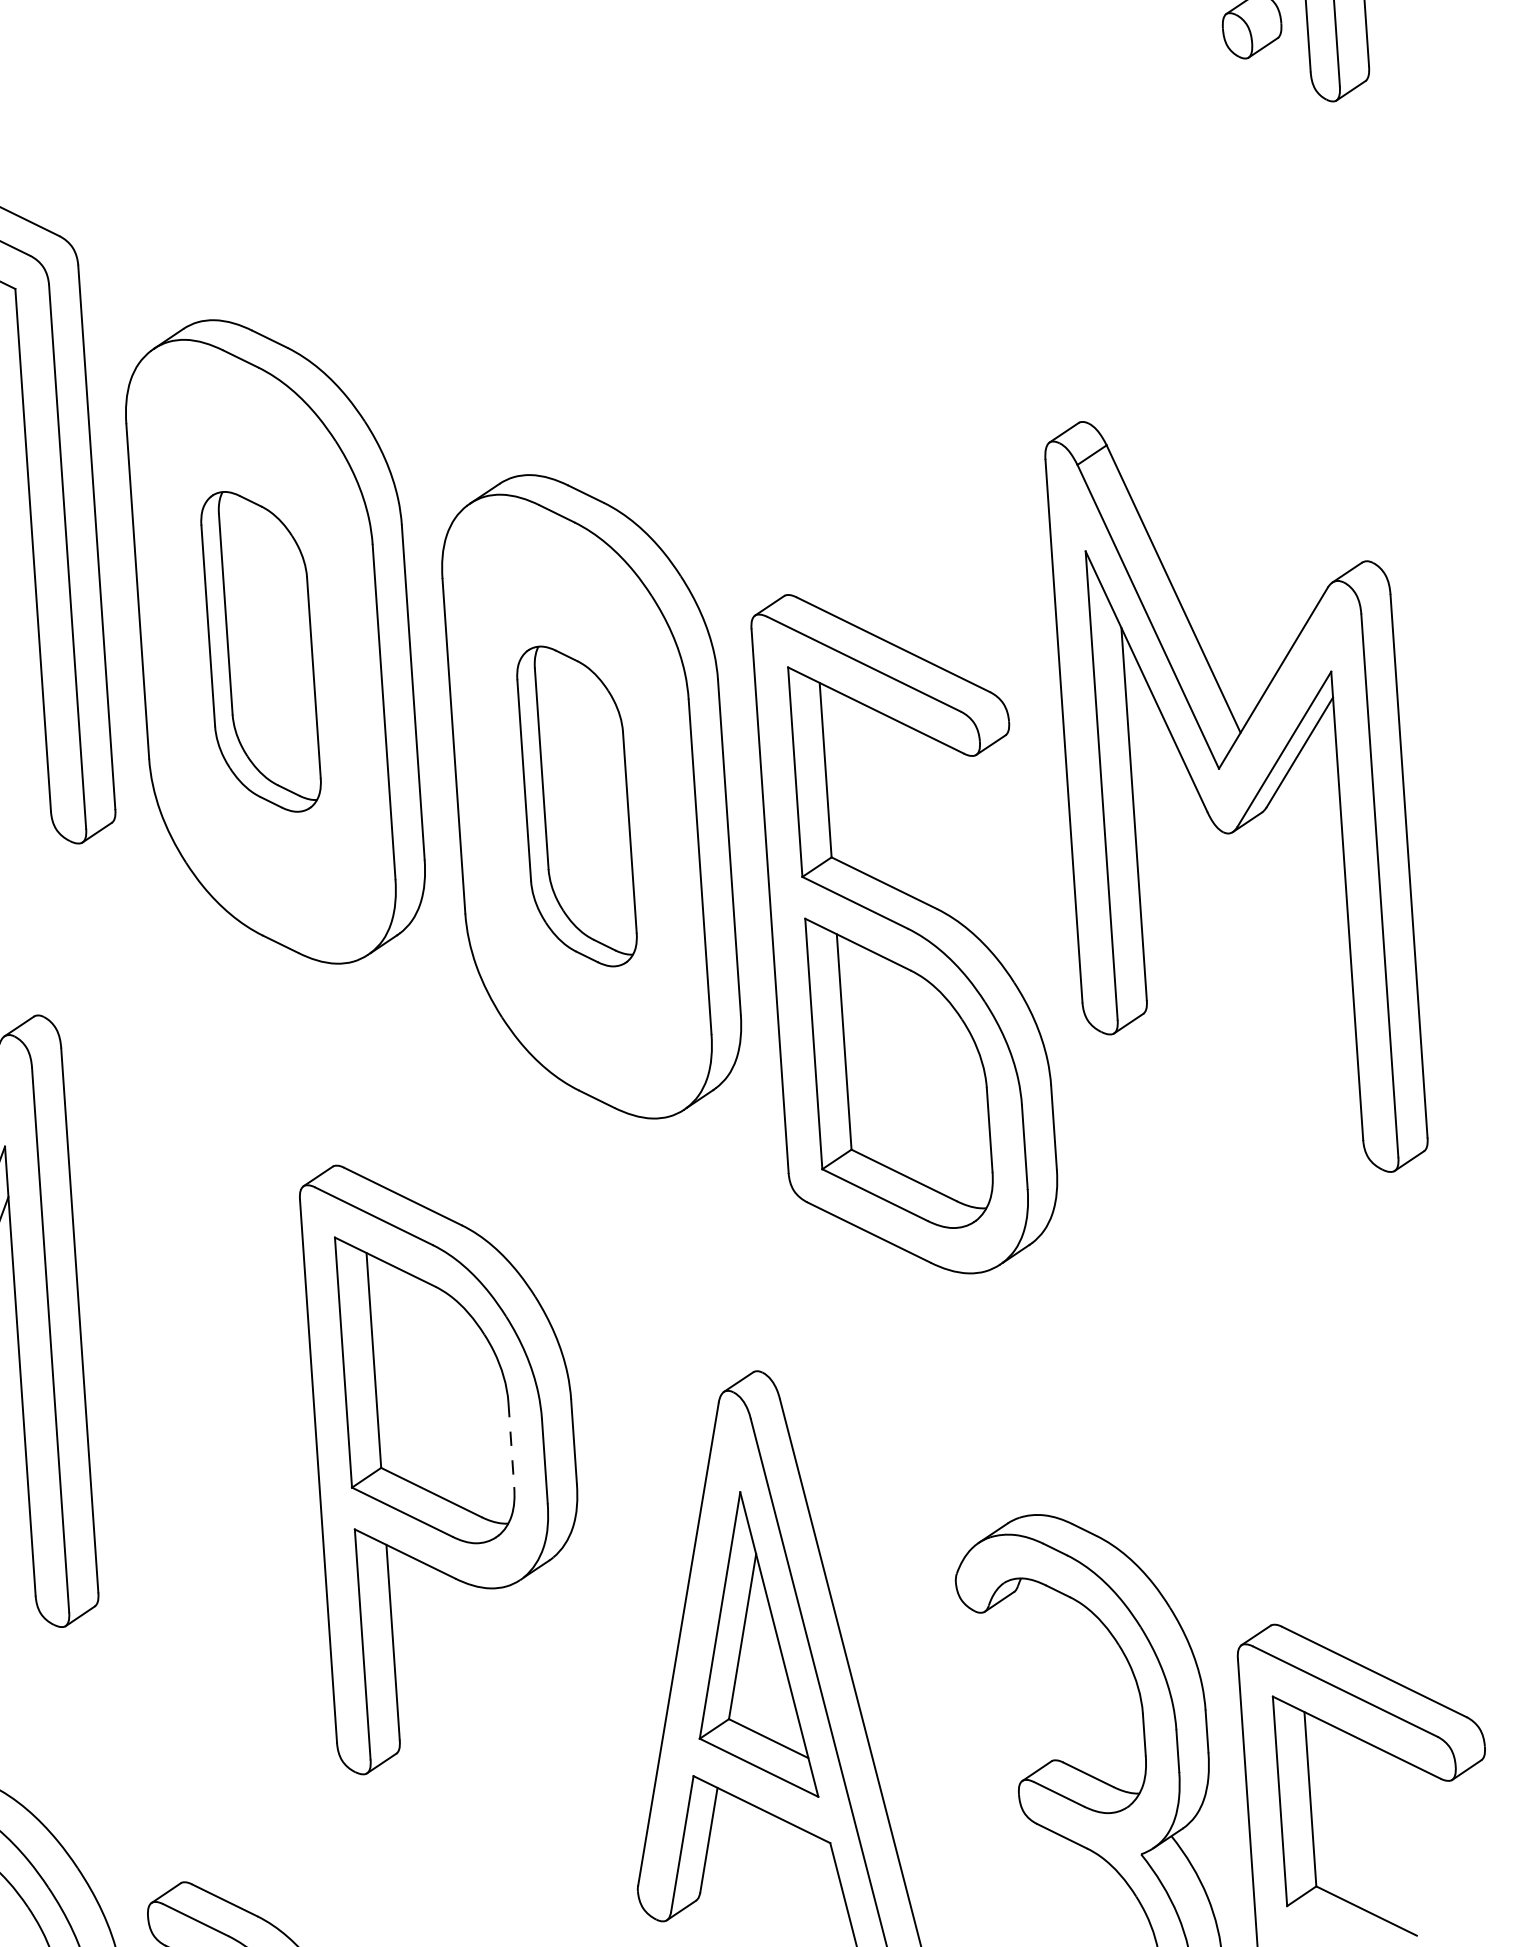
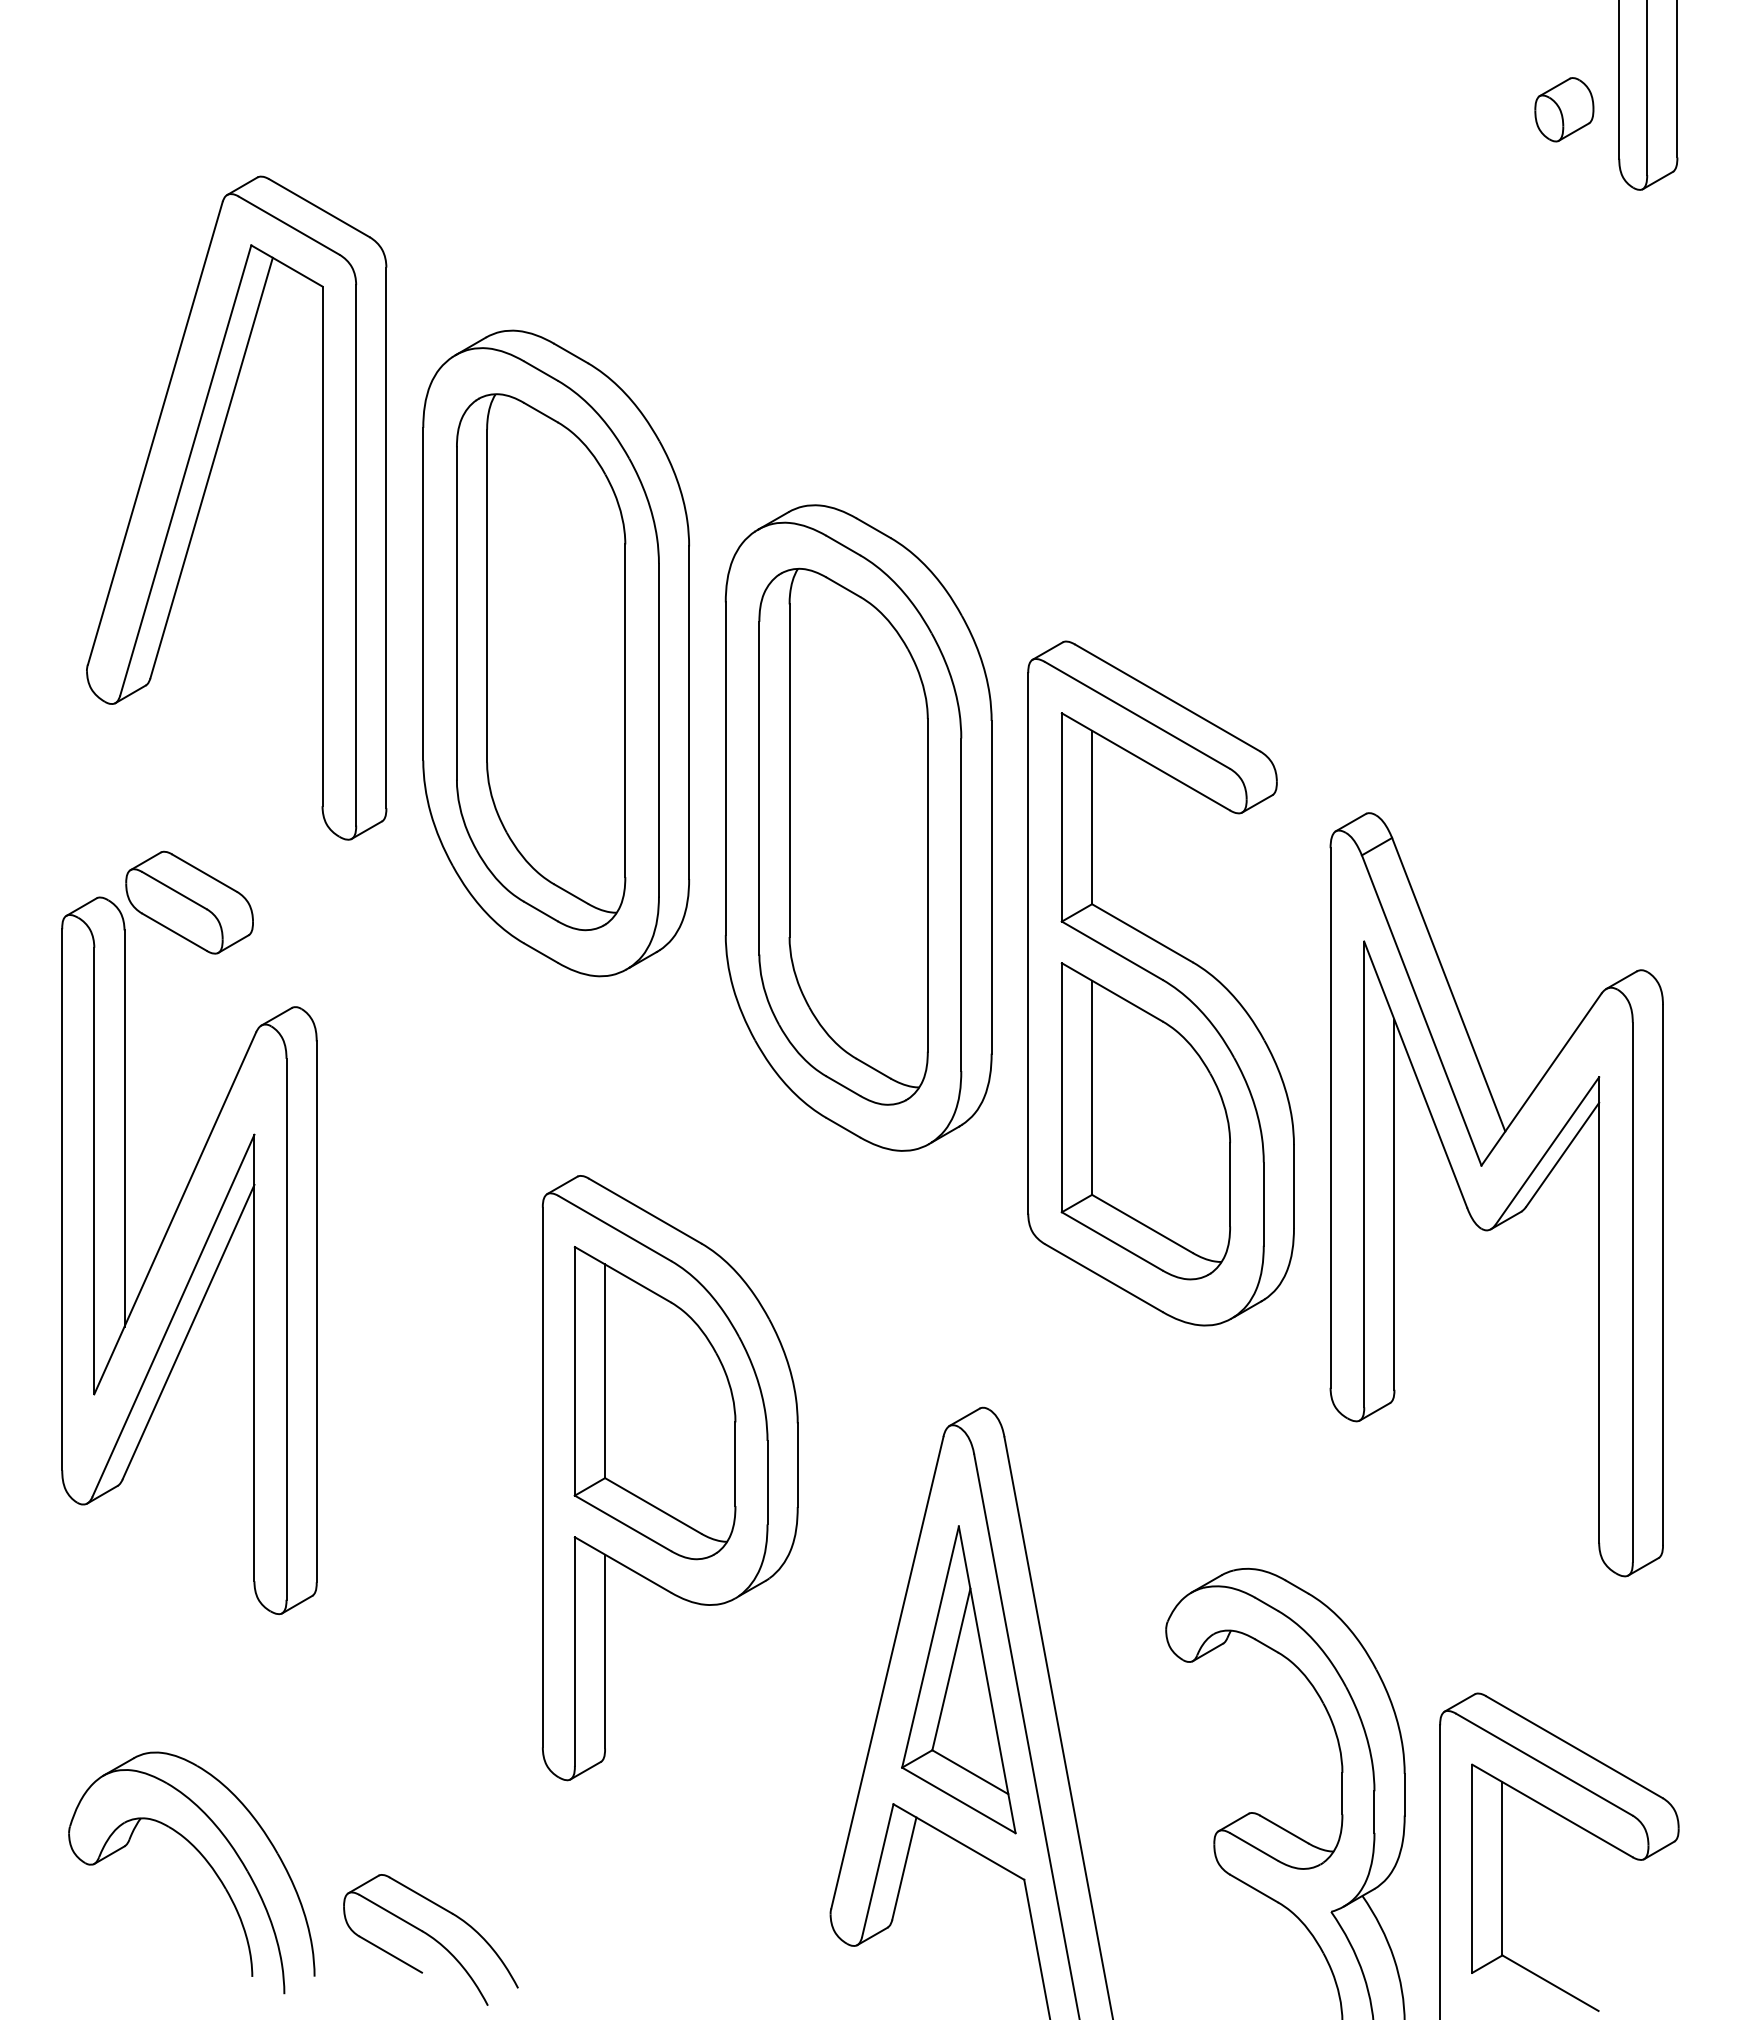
part: (261, 652) -> (541, 662), size x1.67
part: (1236, 796) -> (1496, 1194), moved
part: (576, 806) -> (843, 836), size x1.67
line: (511, 1445) -> (735, 1464), dashed -> solid

